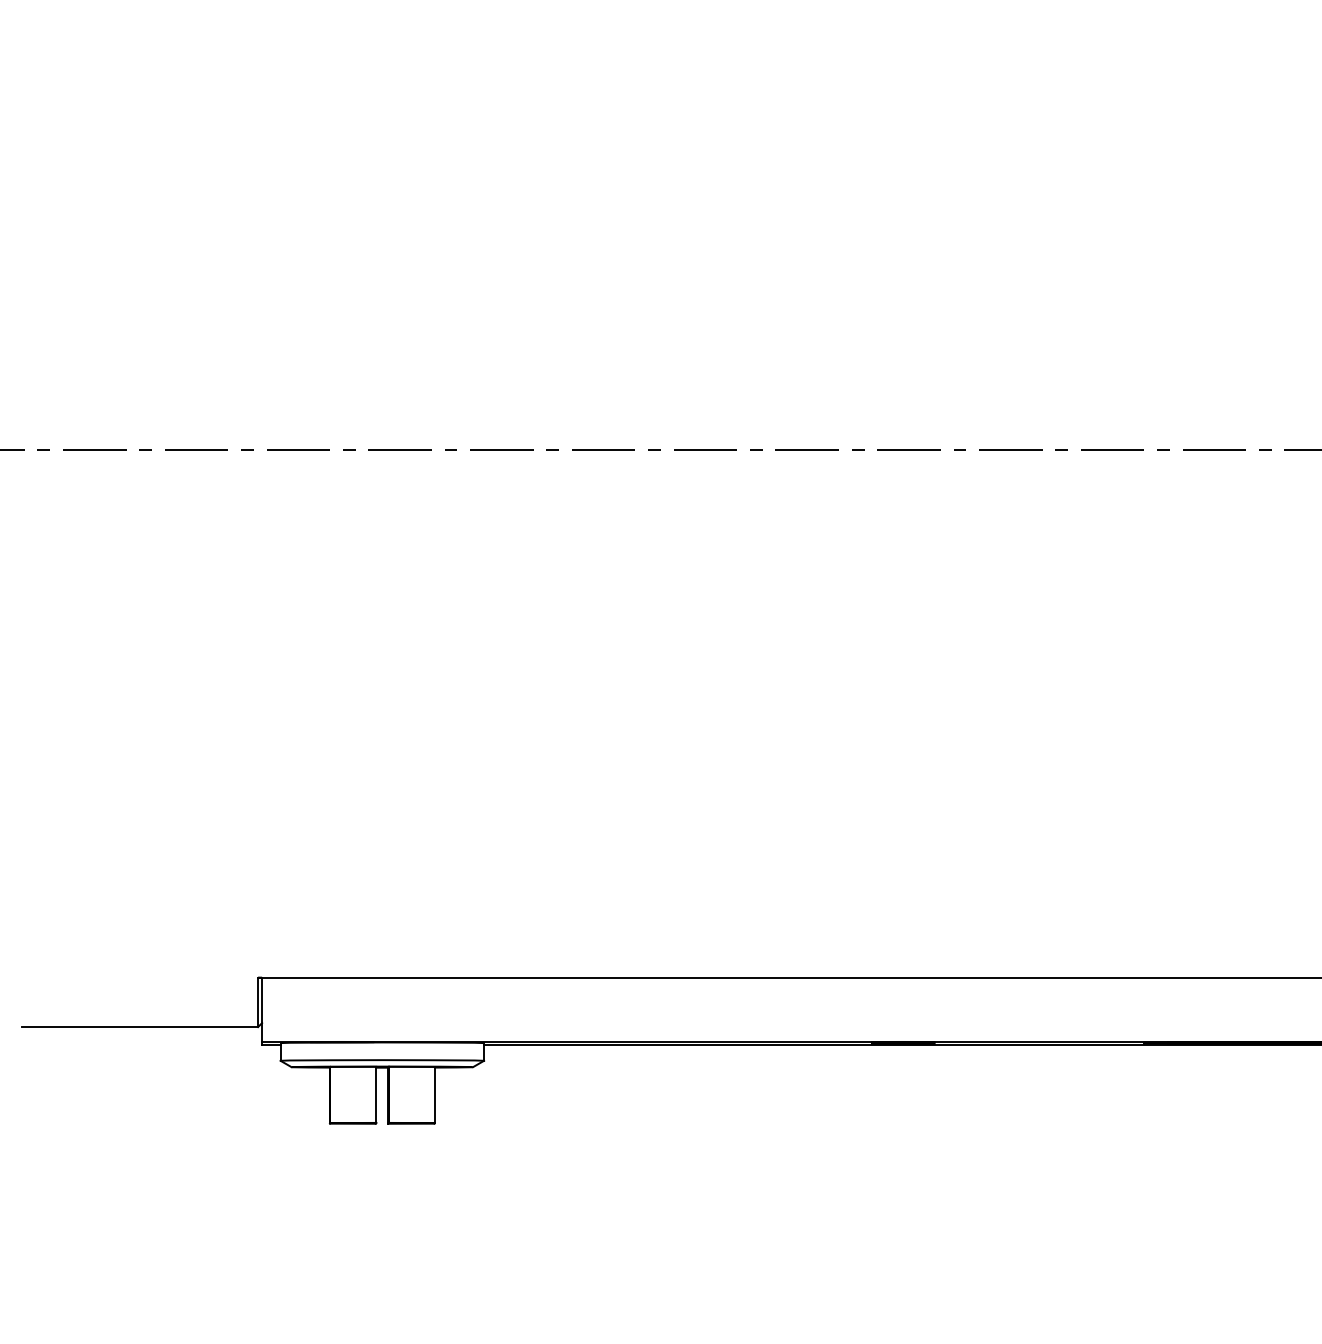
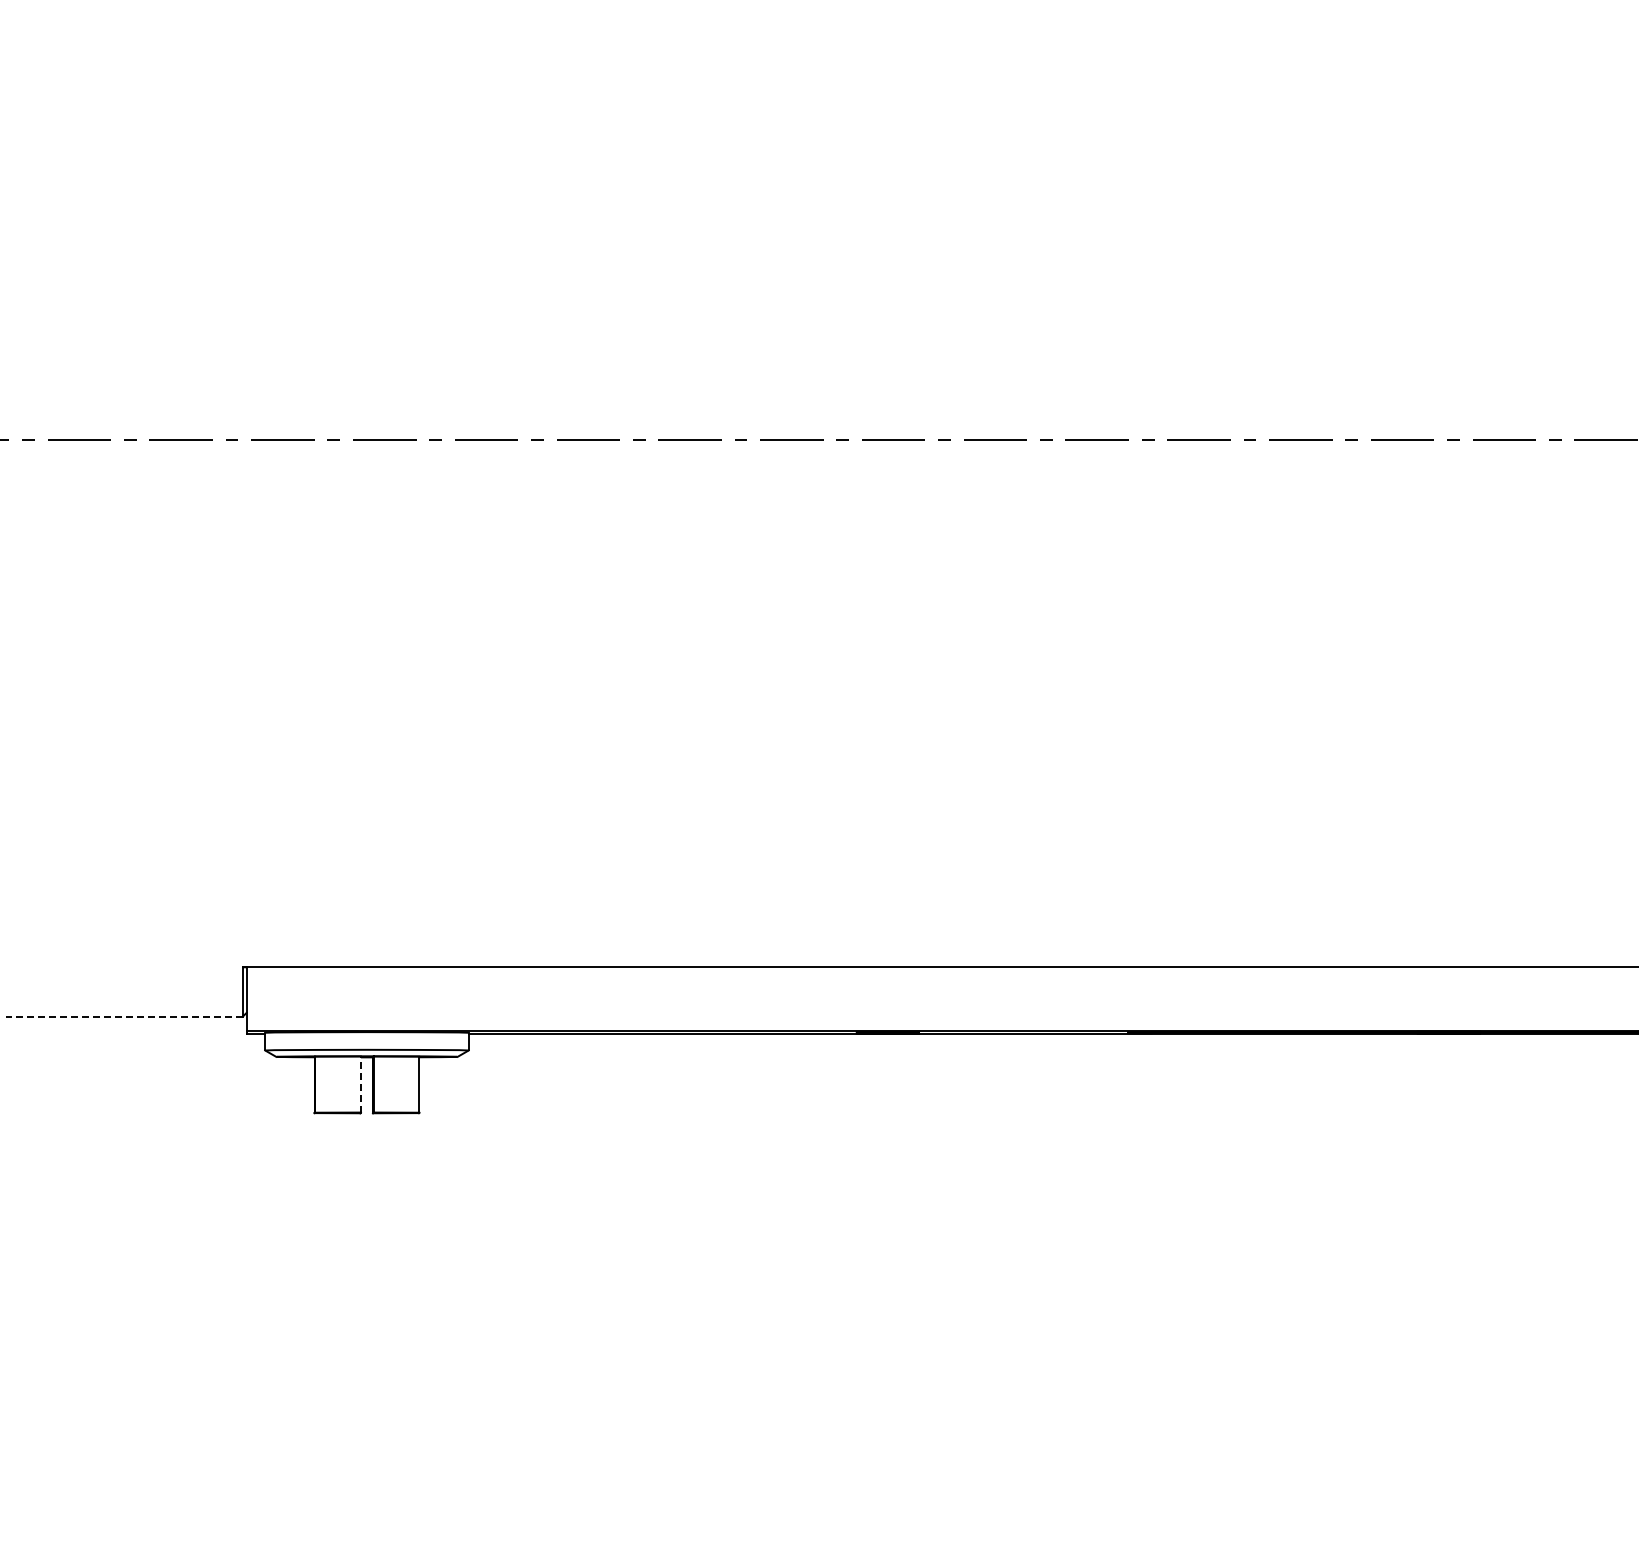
line: (139, 1026) -> (124, 1016), solid -> dashed
line: (375, 1094) -> (360, 1084), solid -> dashed

